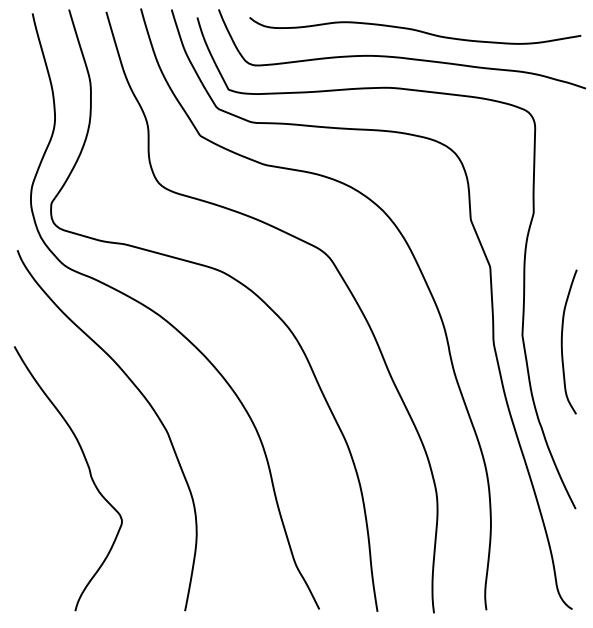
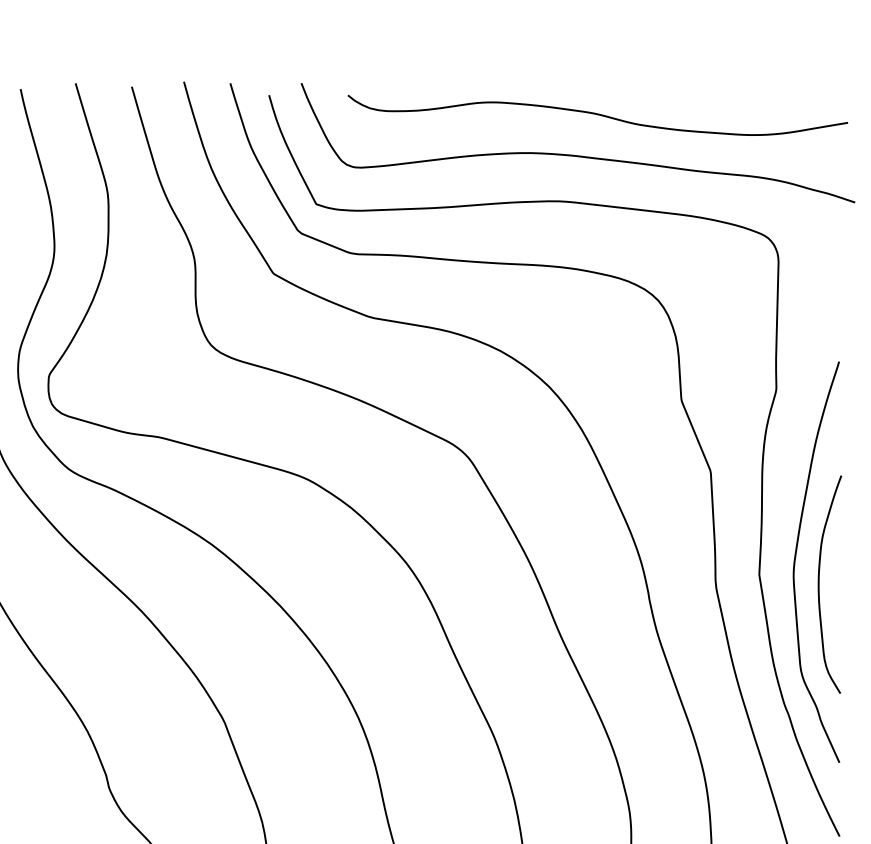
curve: (547, 323) -> (797, 556), added

